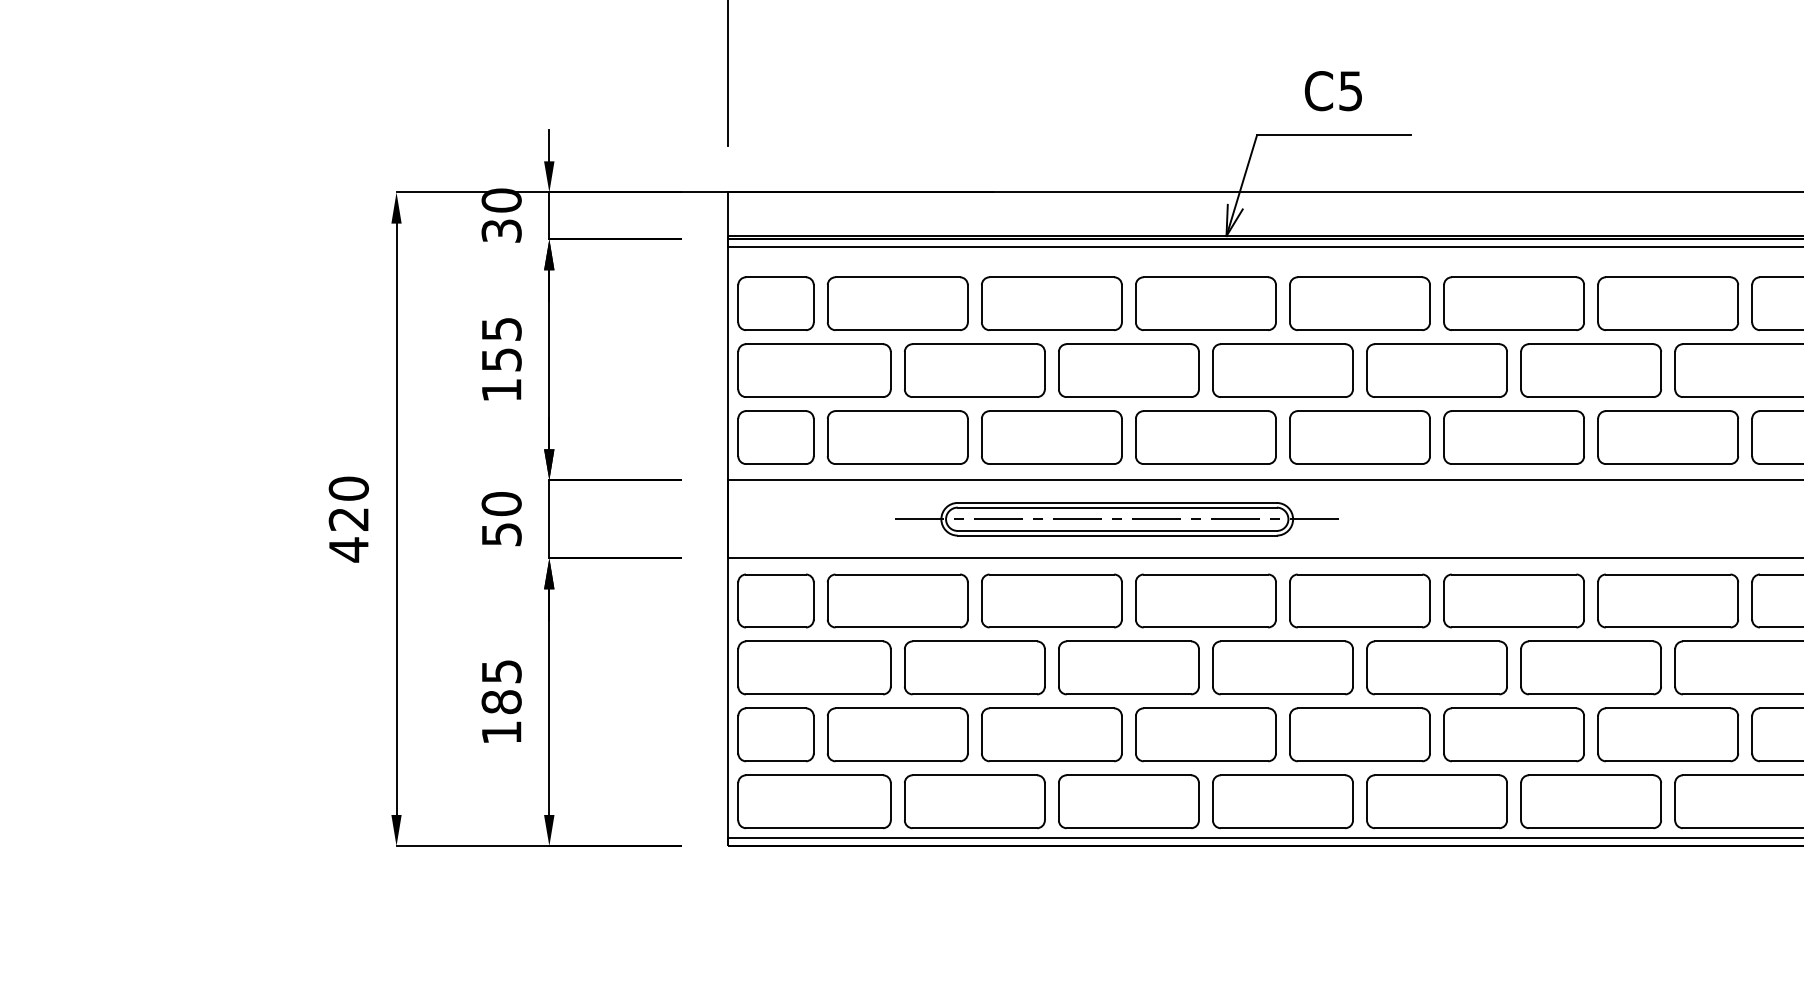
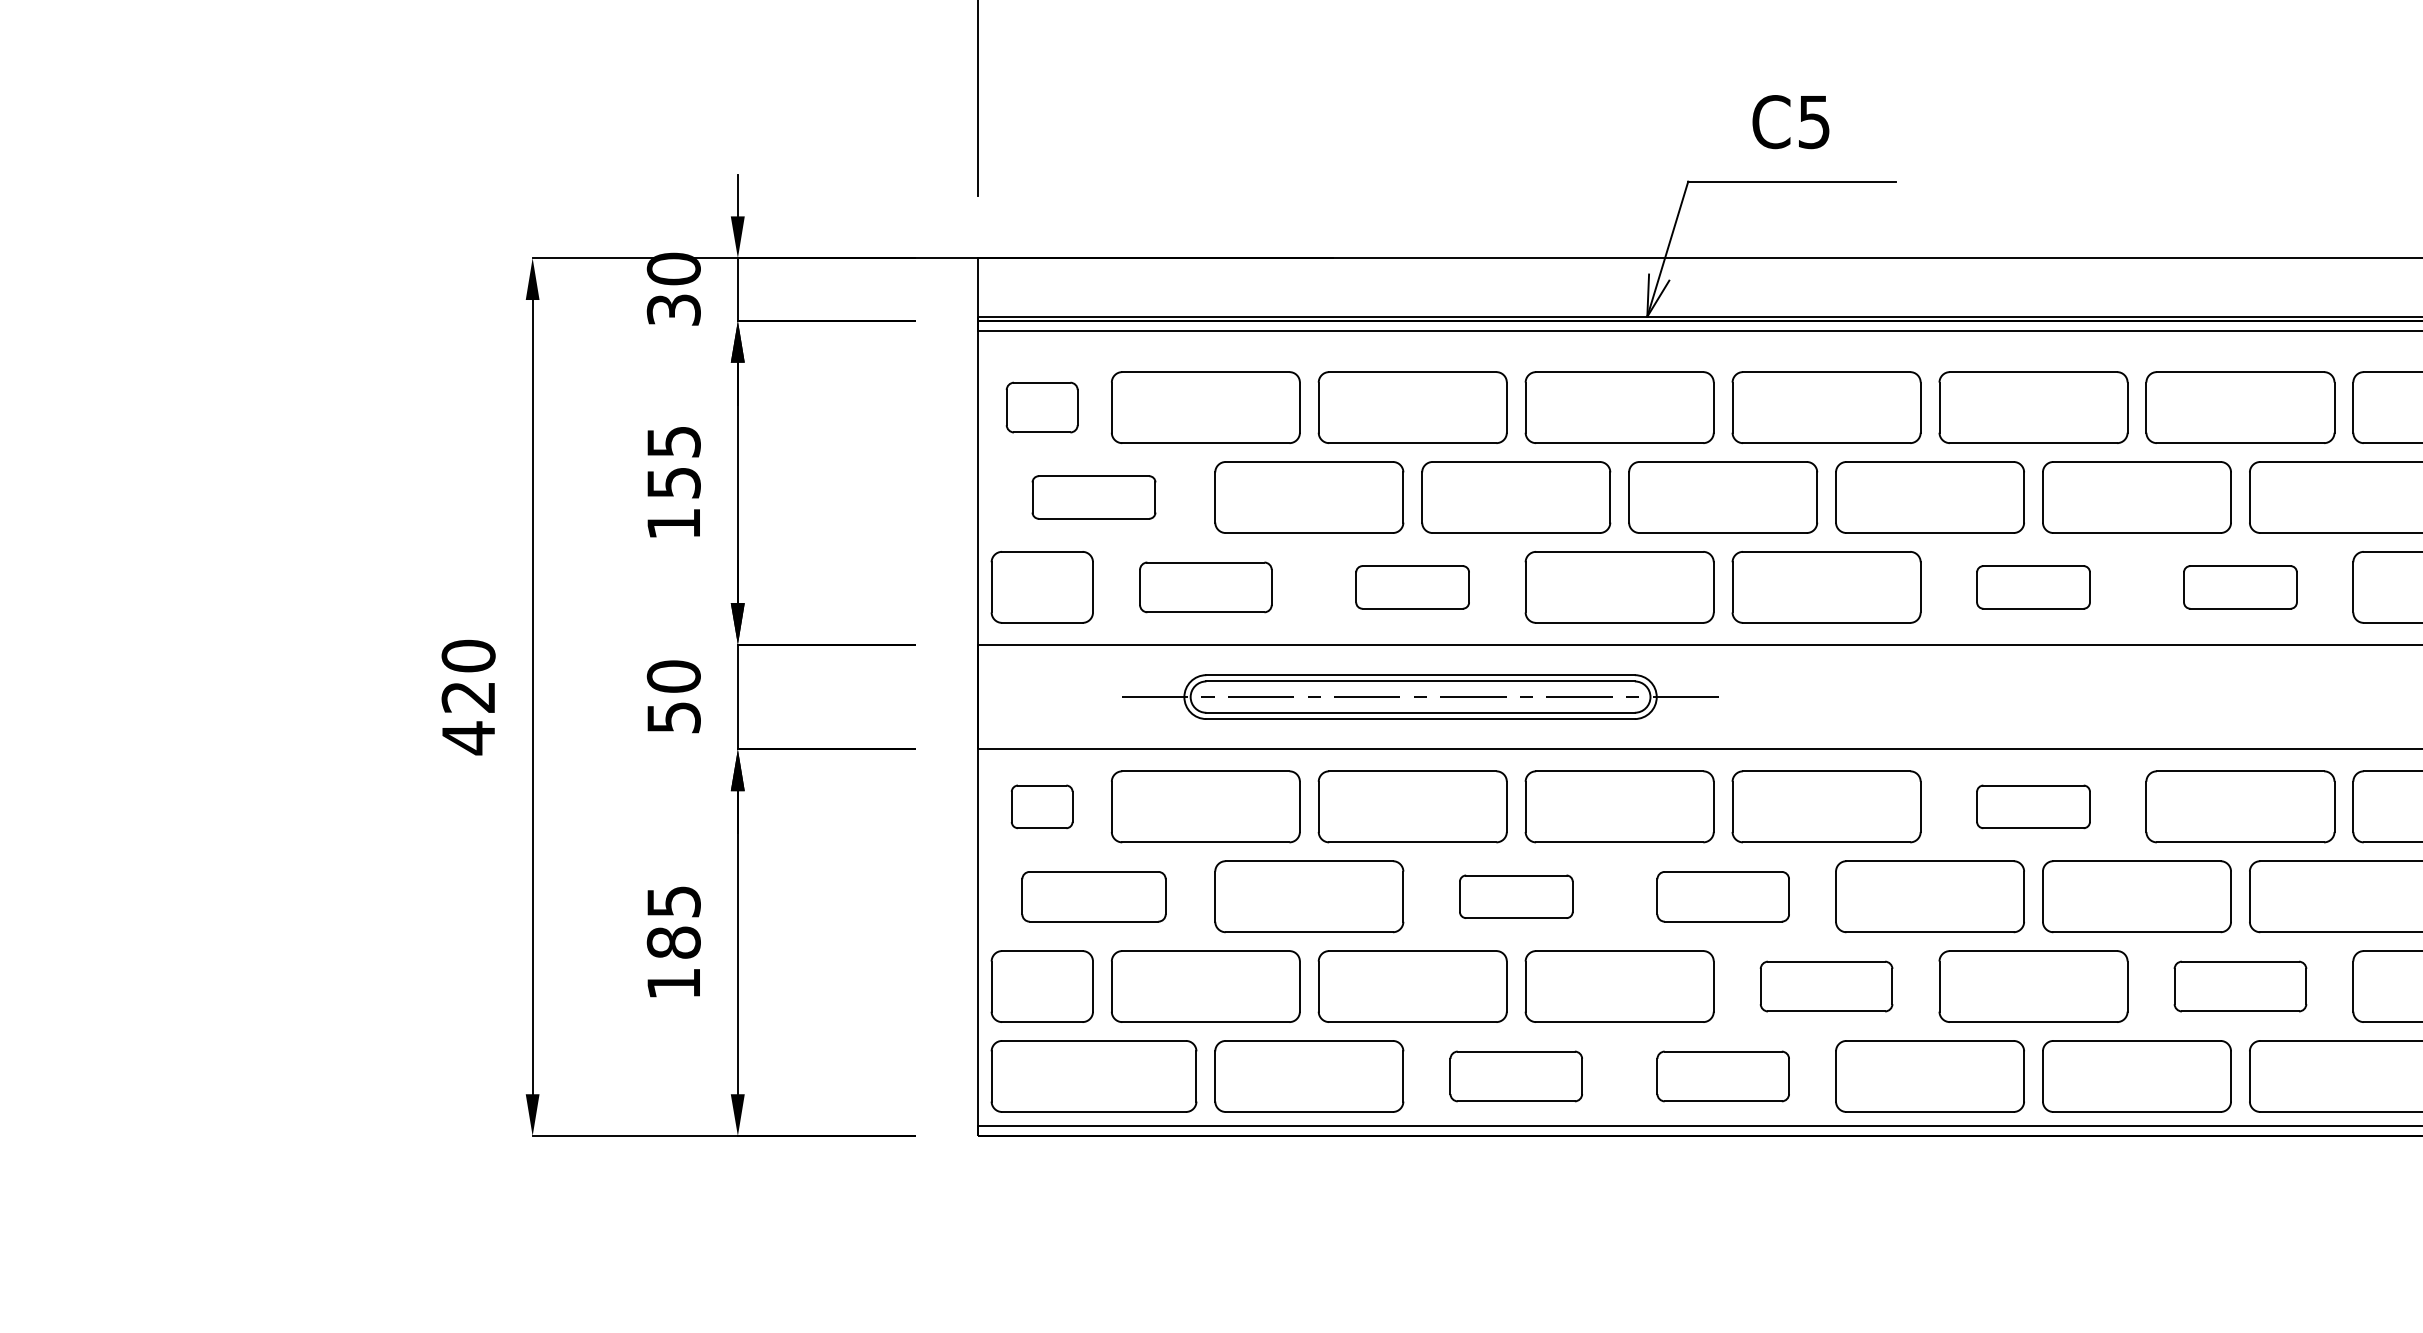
part: (775, 303) -> (1041, 407), size x0.7
part: (814, 370) -> (1093, 497), size x0.6
part: (897, 437) -> (1205, 587), size x0.7
part: (1051, 437) -> (1412, 587), size x0.6
part: (1514, 437) -> (2033, 587), size x0.6
part: (1668, 437) -> (2240, 587), size x0.6
part: (1117, 518) -> (1420, 696), moved
part: (775, 600) -> (1041, 806), size x0.6
part: (1514, 600) -> (2033, 806), size x0.6
part: (814, 667) -> (1093, 896), size x0.7
part: (1129, 667) -> (1516, 896), size x0.6
part: (1283, 667) -> (1723, 896), size x0.7
part: (1359, 734) -> (1826, 986), size x0.7
part: (1668, 734) -> (2240, 986), size x0.7
part: (1129, 801) -> (1516, 1076), size x0.7
part: (1283, 801) -> (1723, 1076), size x0.7

